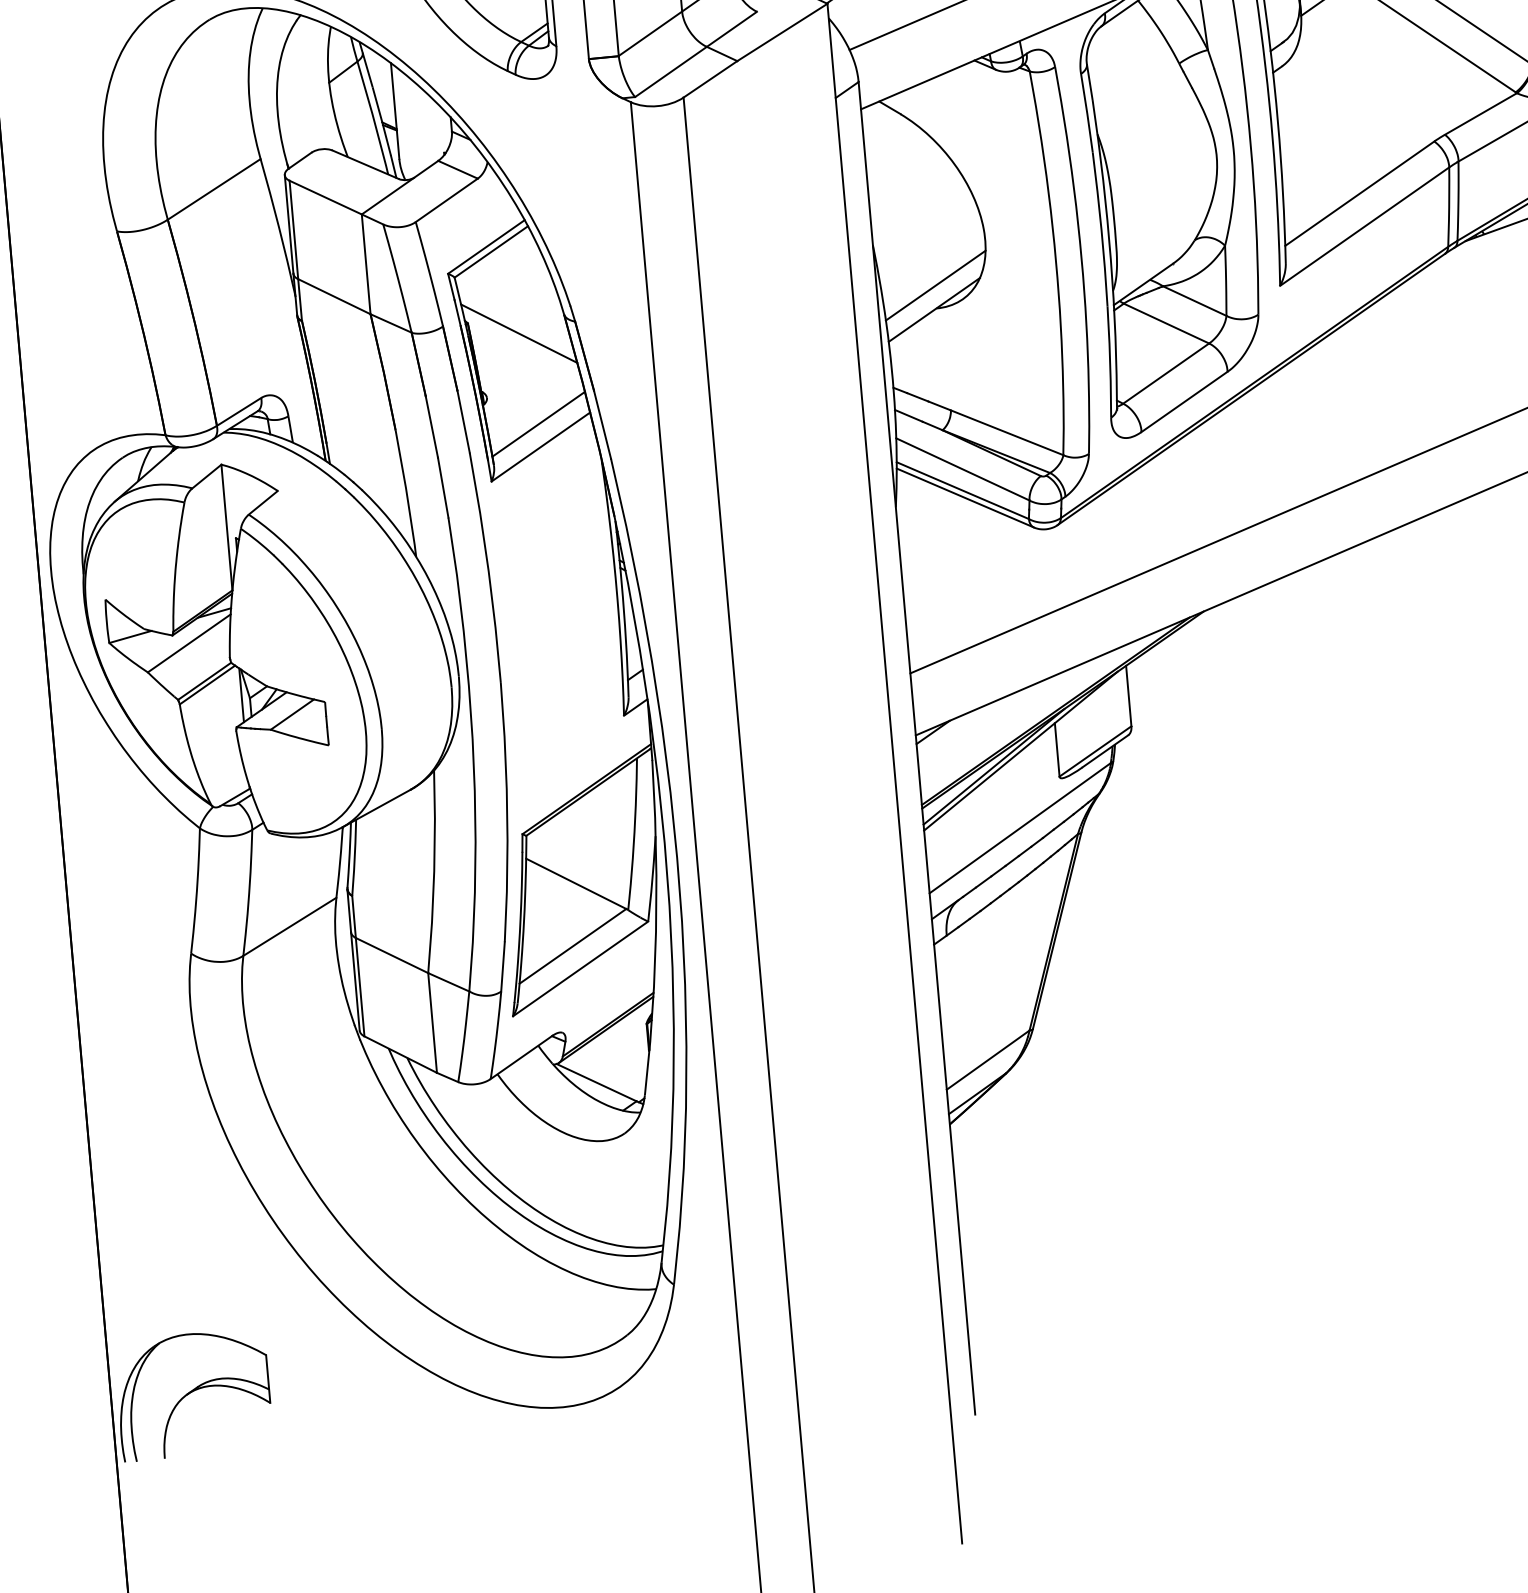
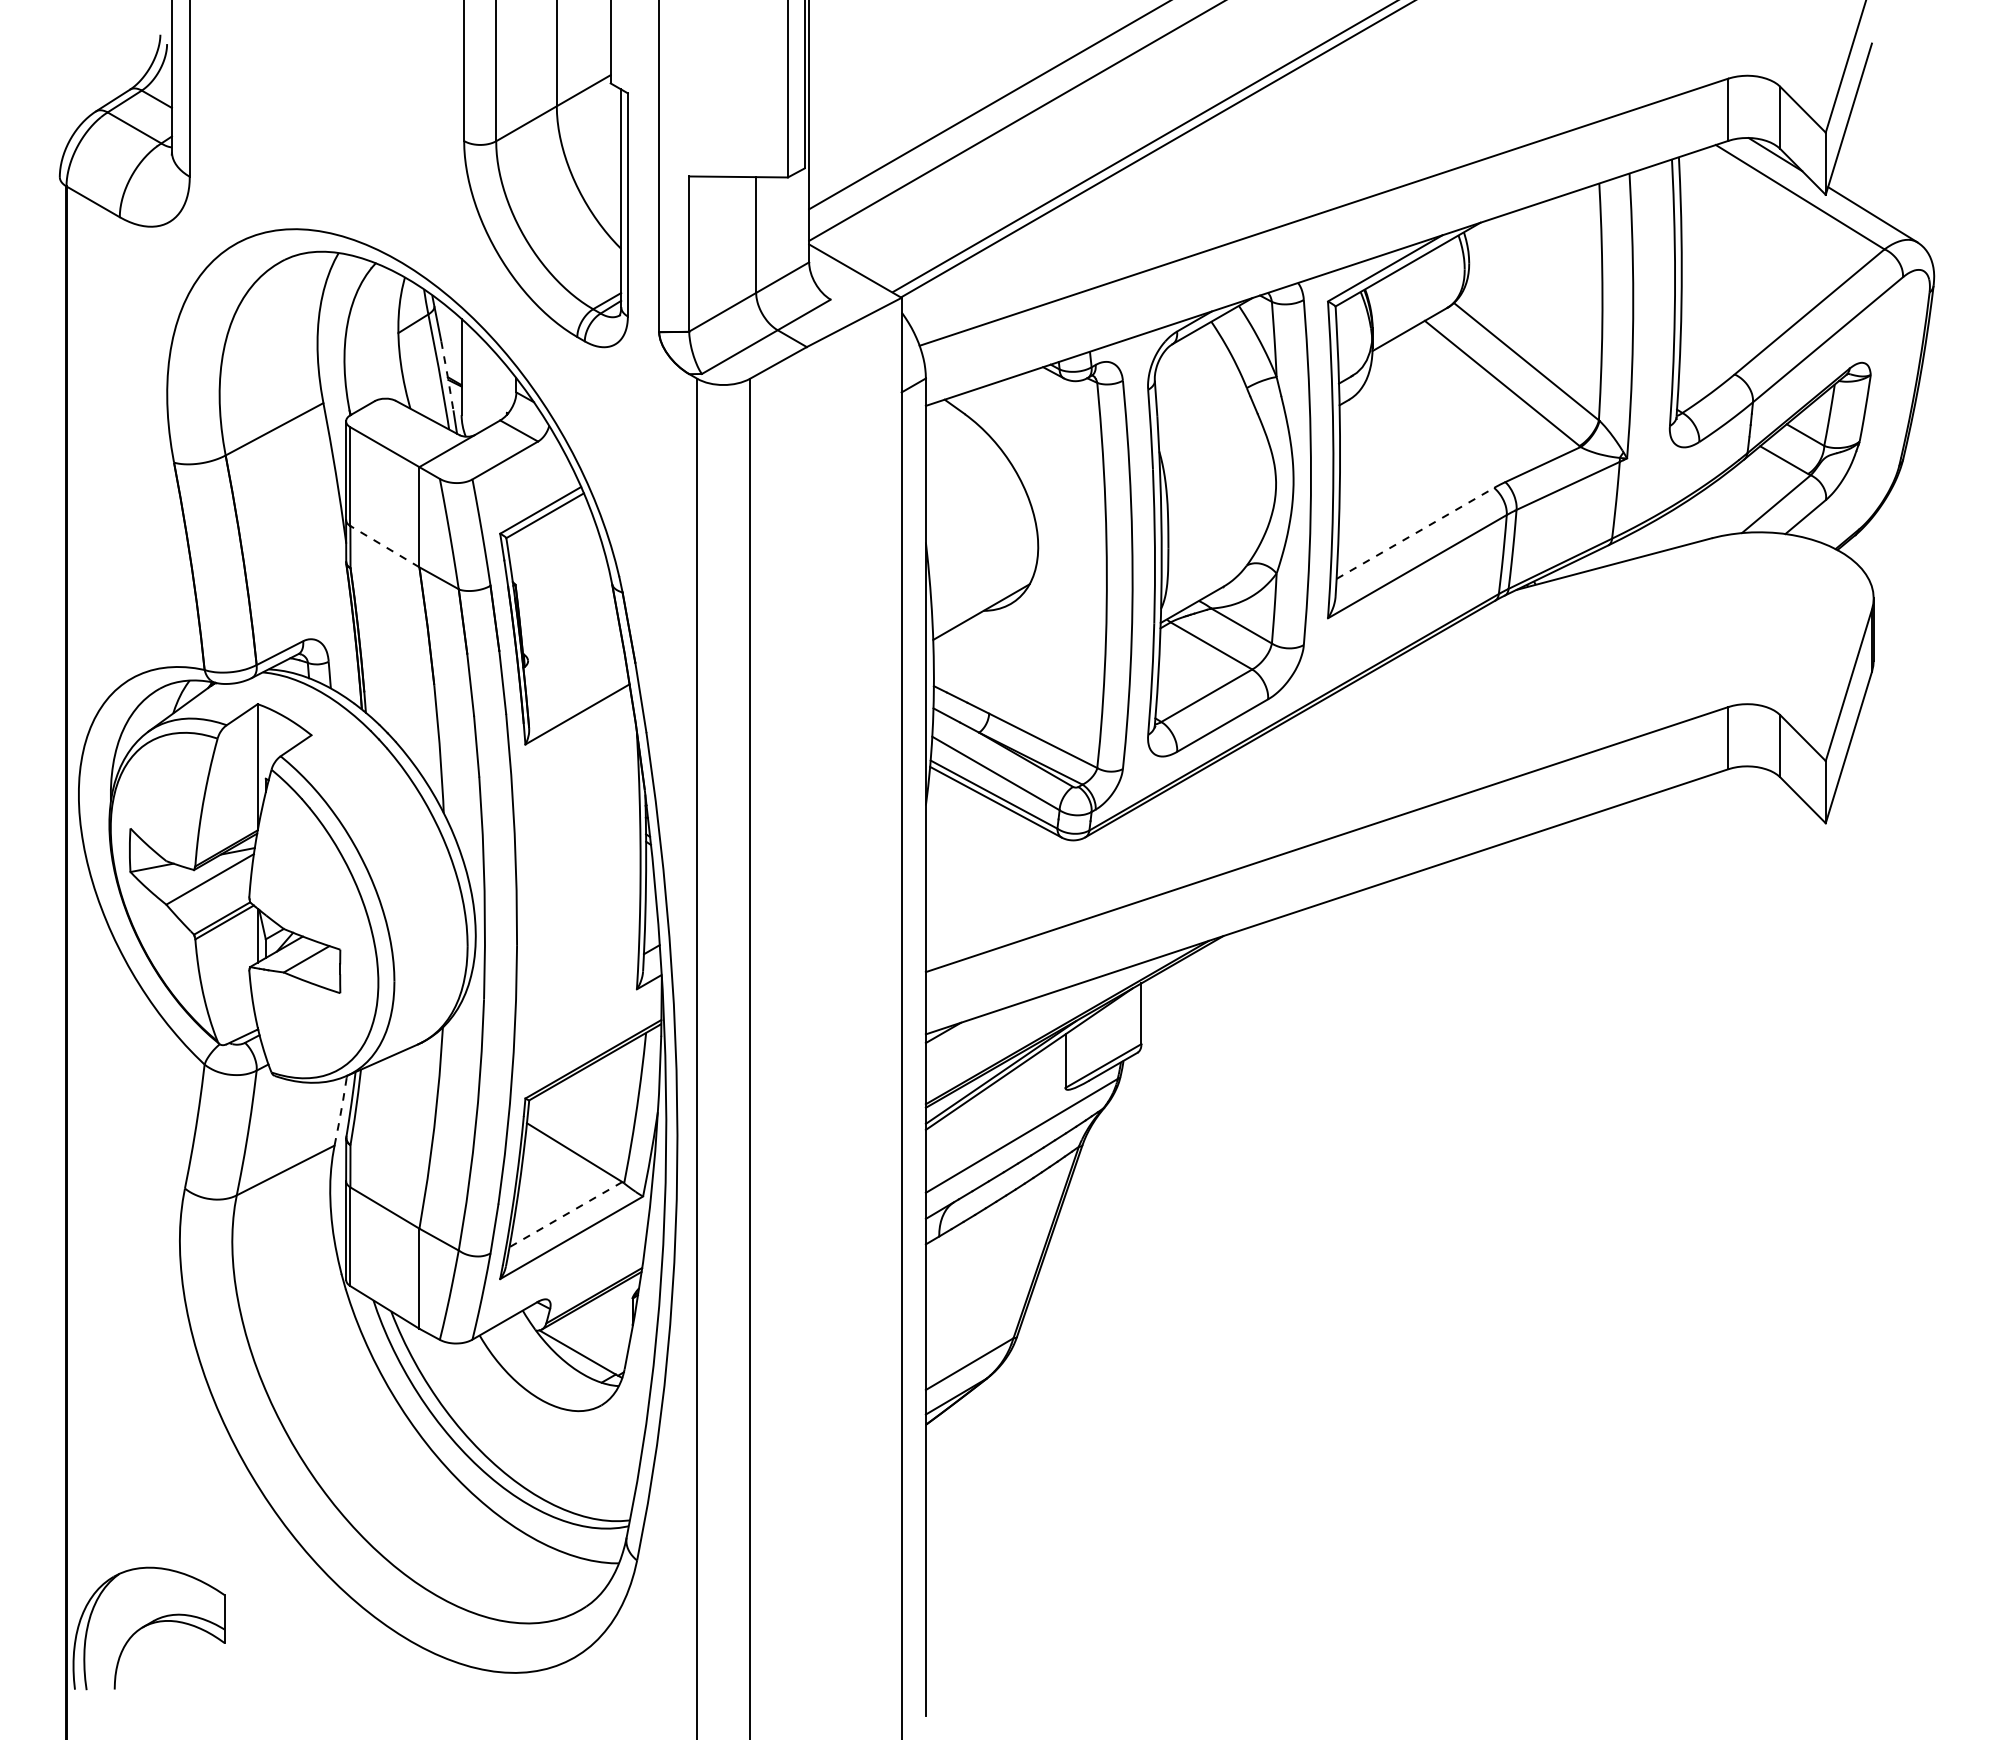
line: (381, 121) -> (447, 376), solid -> dashed
line: (1359, 193) -> (1415, 533), solid -> dashed
line: (935, 285) -> (984, 587), removed
line: (333, 296) -> (384, 546), solid -> dashed
line: (518, 333) -> (565, 599), removed
line: (538, 424) -> (577, 691), removed
line: (340, 863) -> (341, 1111), solid -> dashed
line: (572, 946) -> (565, 1214), solid -> dashed

